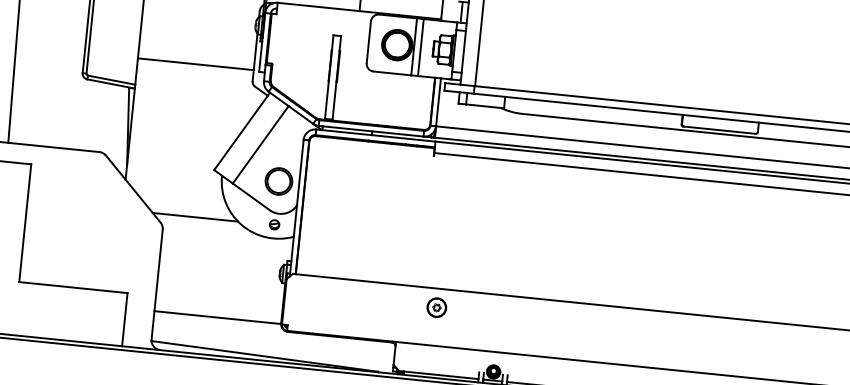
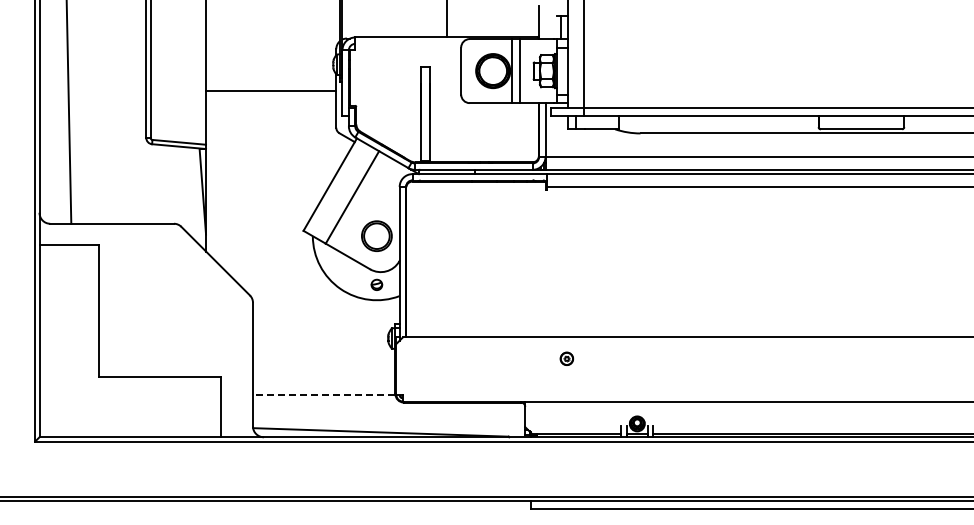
line: (196, 64) -> (271, 91), moved
line: (195, 217) -> (288, 285), removed
part: (436, 307) -> (566, 358), size x0.6
line: (217, 317) -> (323, 394), solid -> dashed

